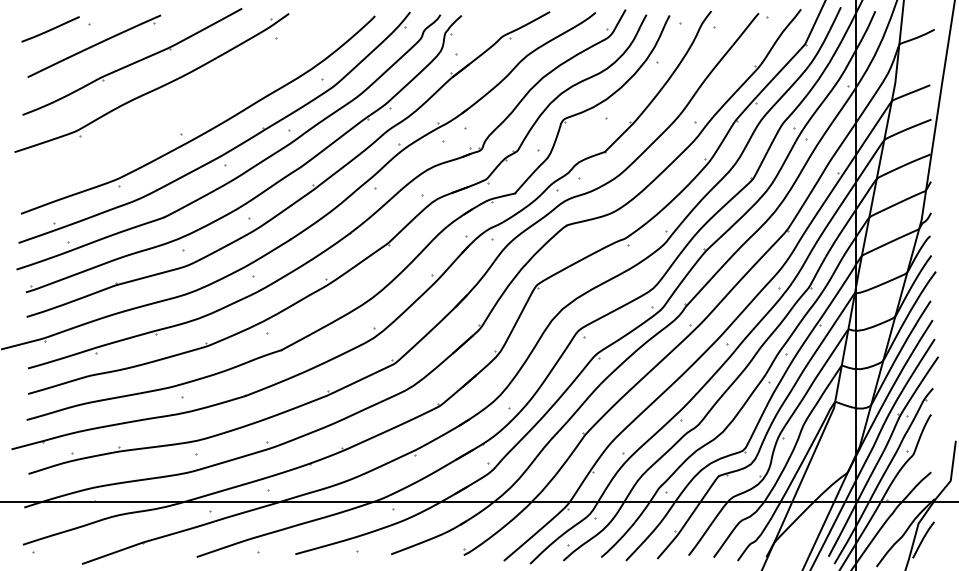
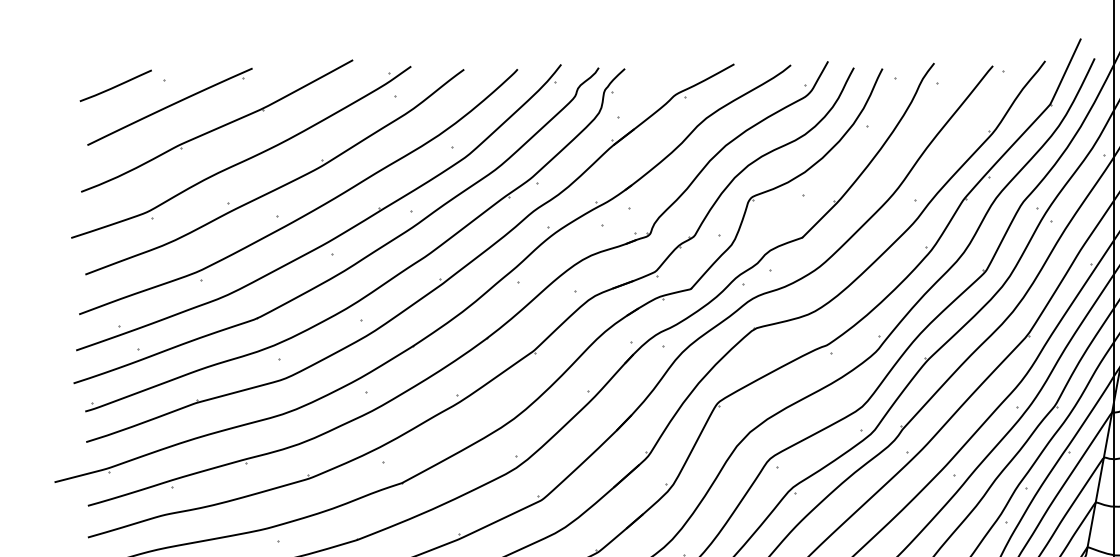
part: (184, 109) -> (281, 185), added

